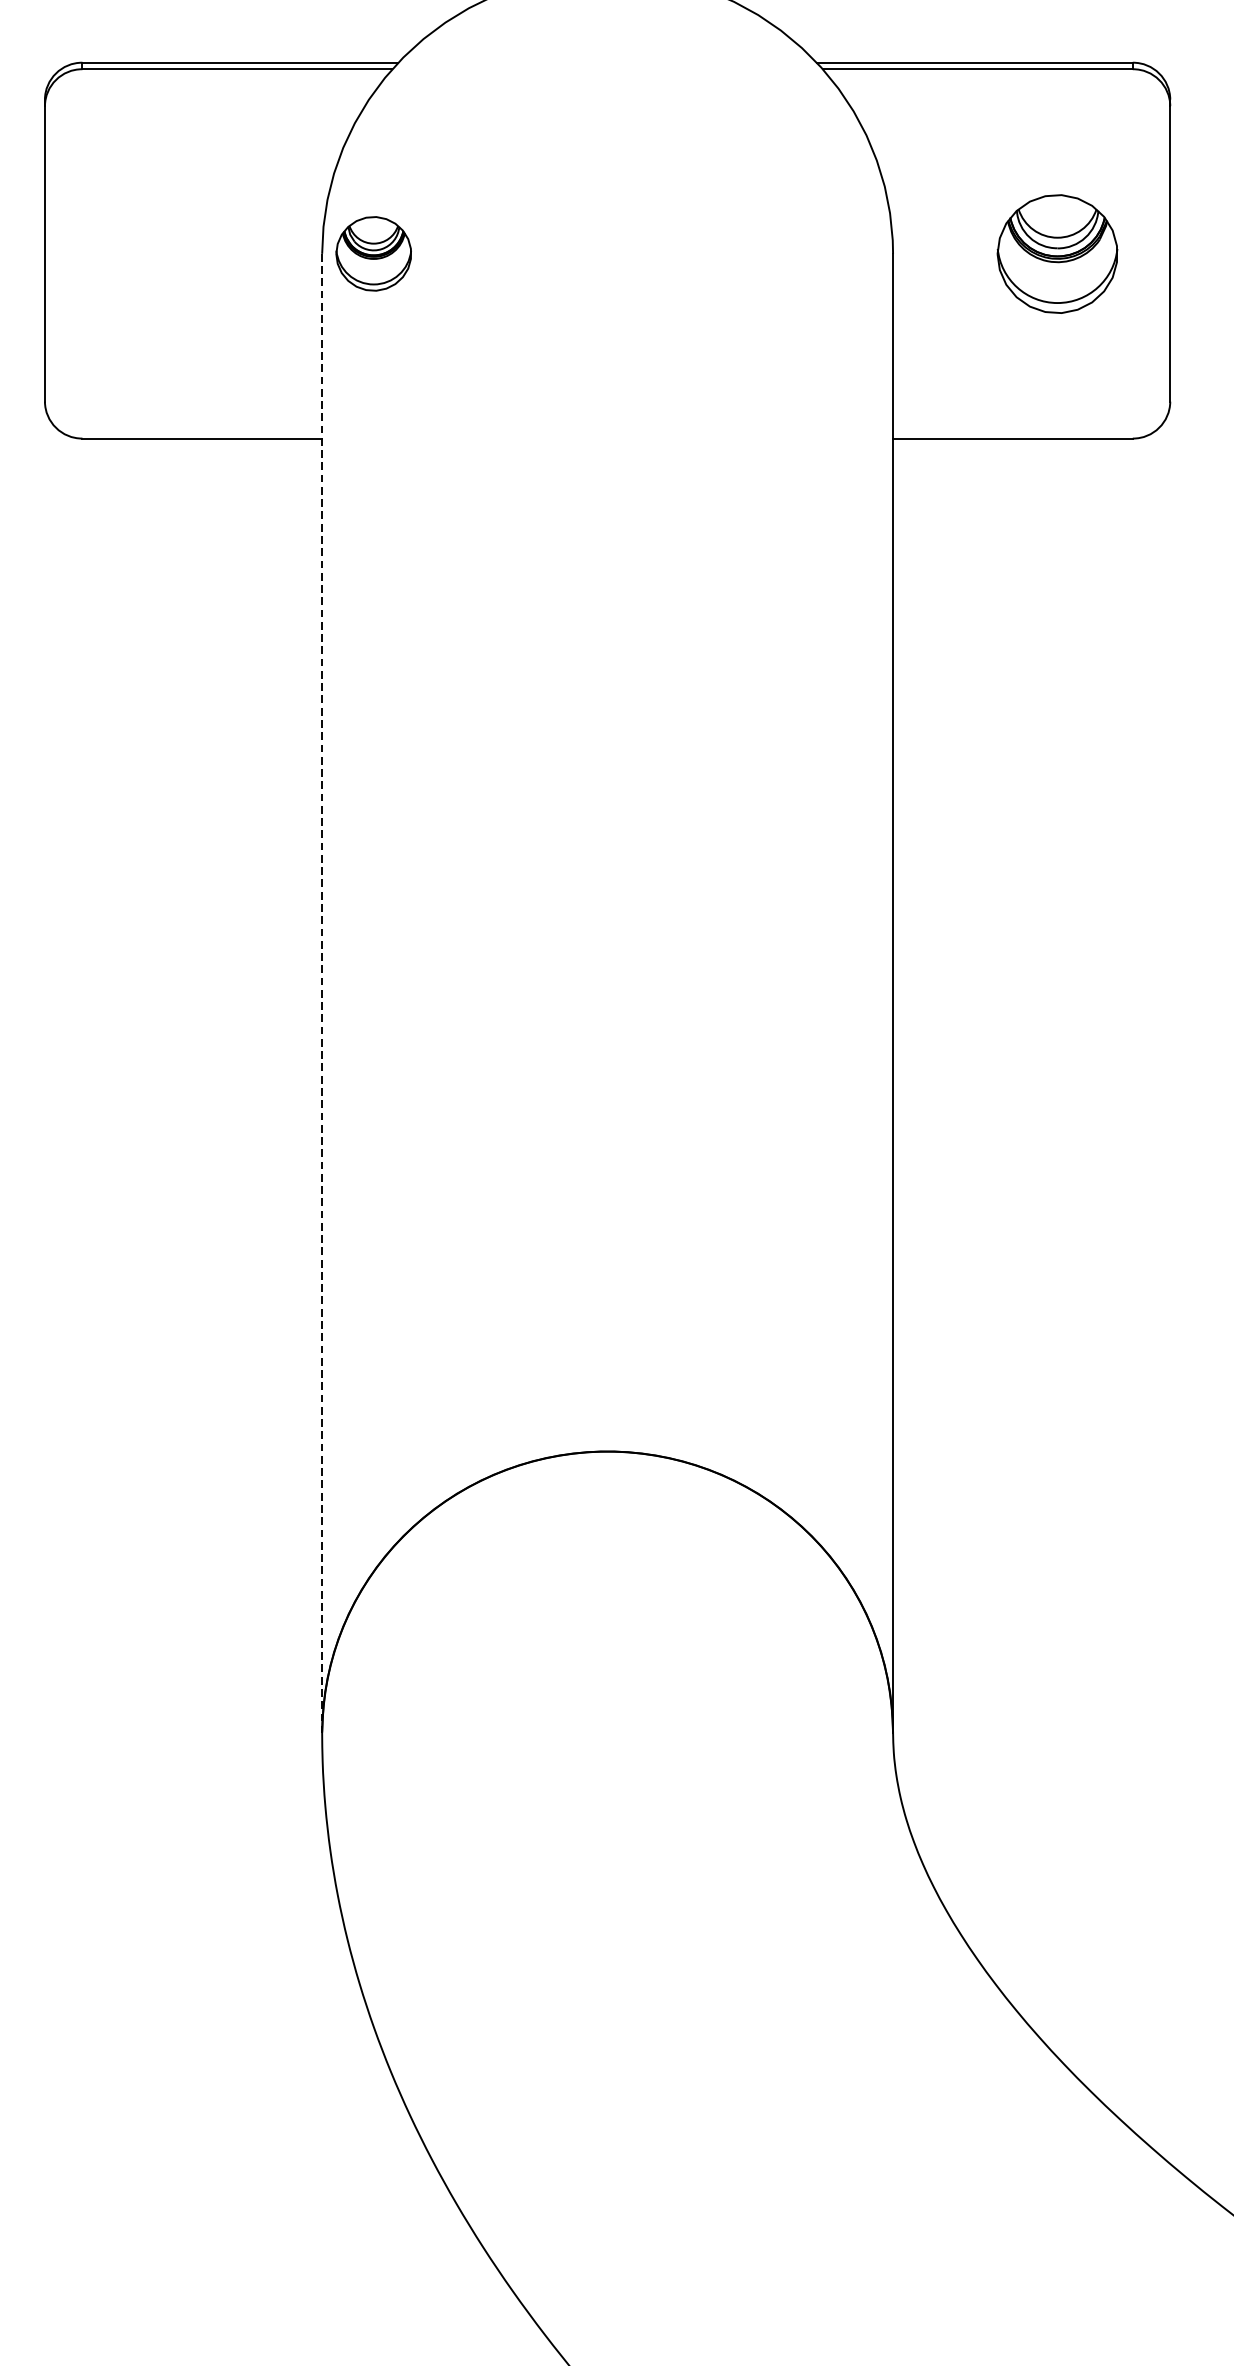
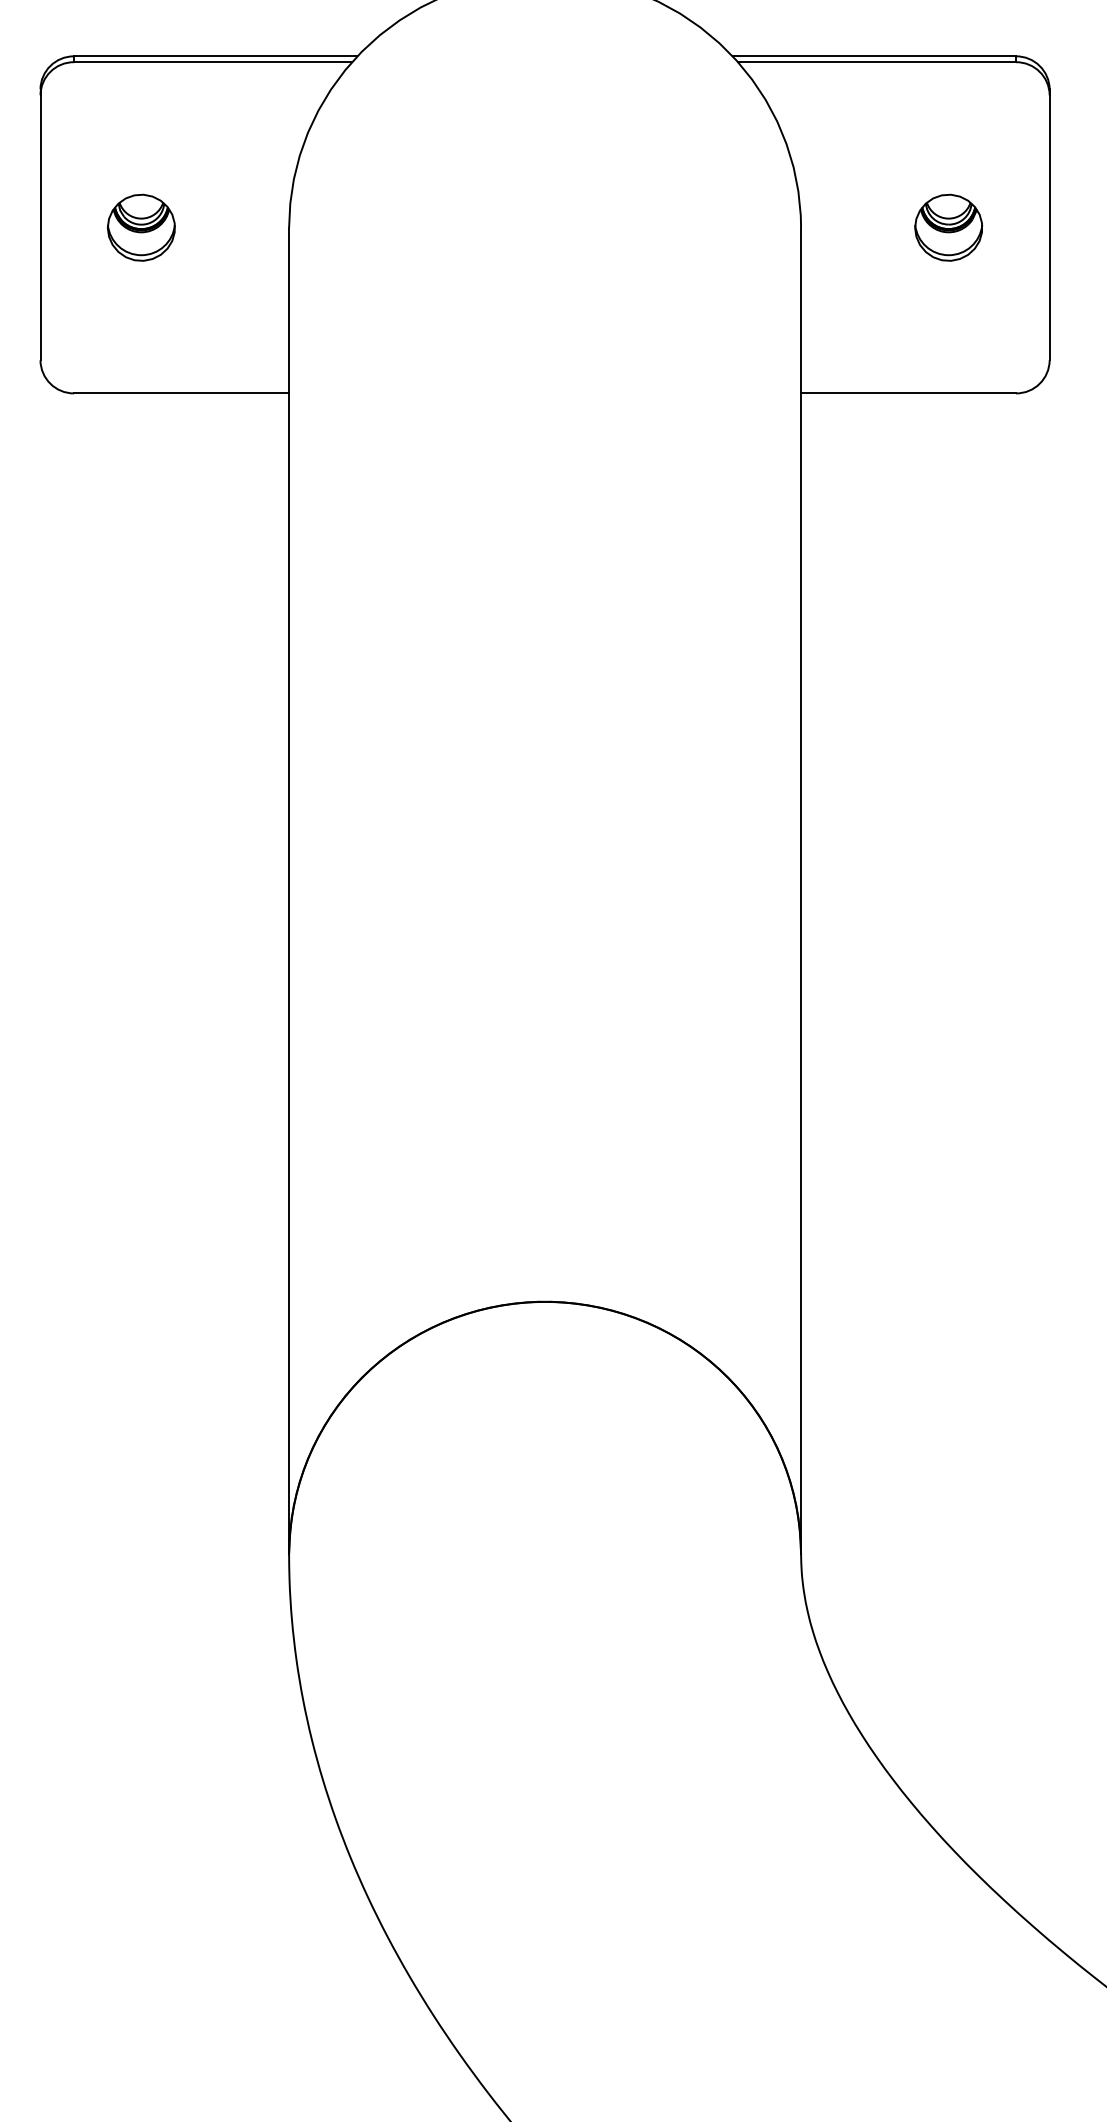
part: (373, 253) -> (141, 227), moved
part: (1057, 253) -> (948, 227), size x0.62
line: (322, 993) -> (289, 891), dashed -> solid

